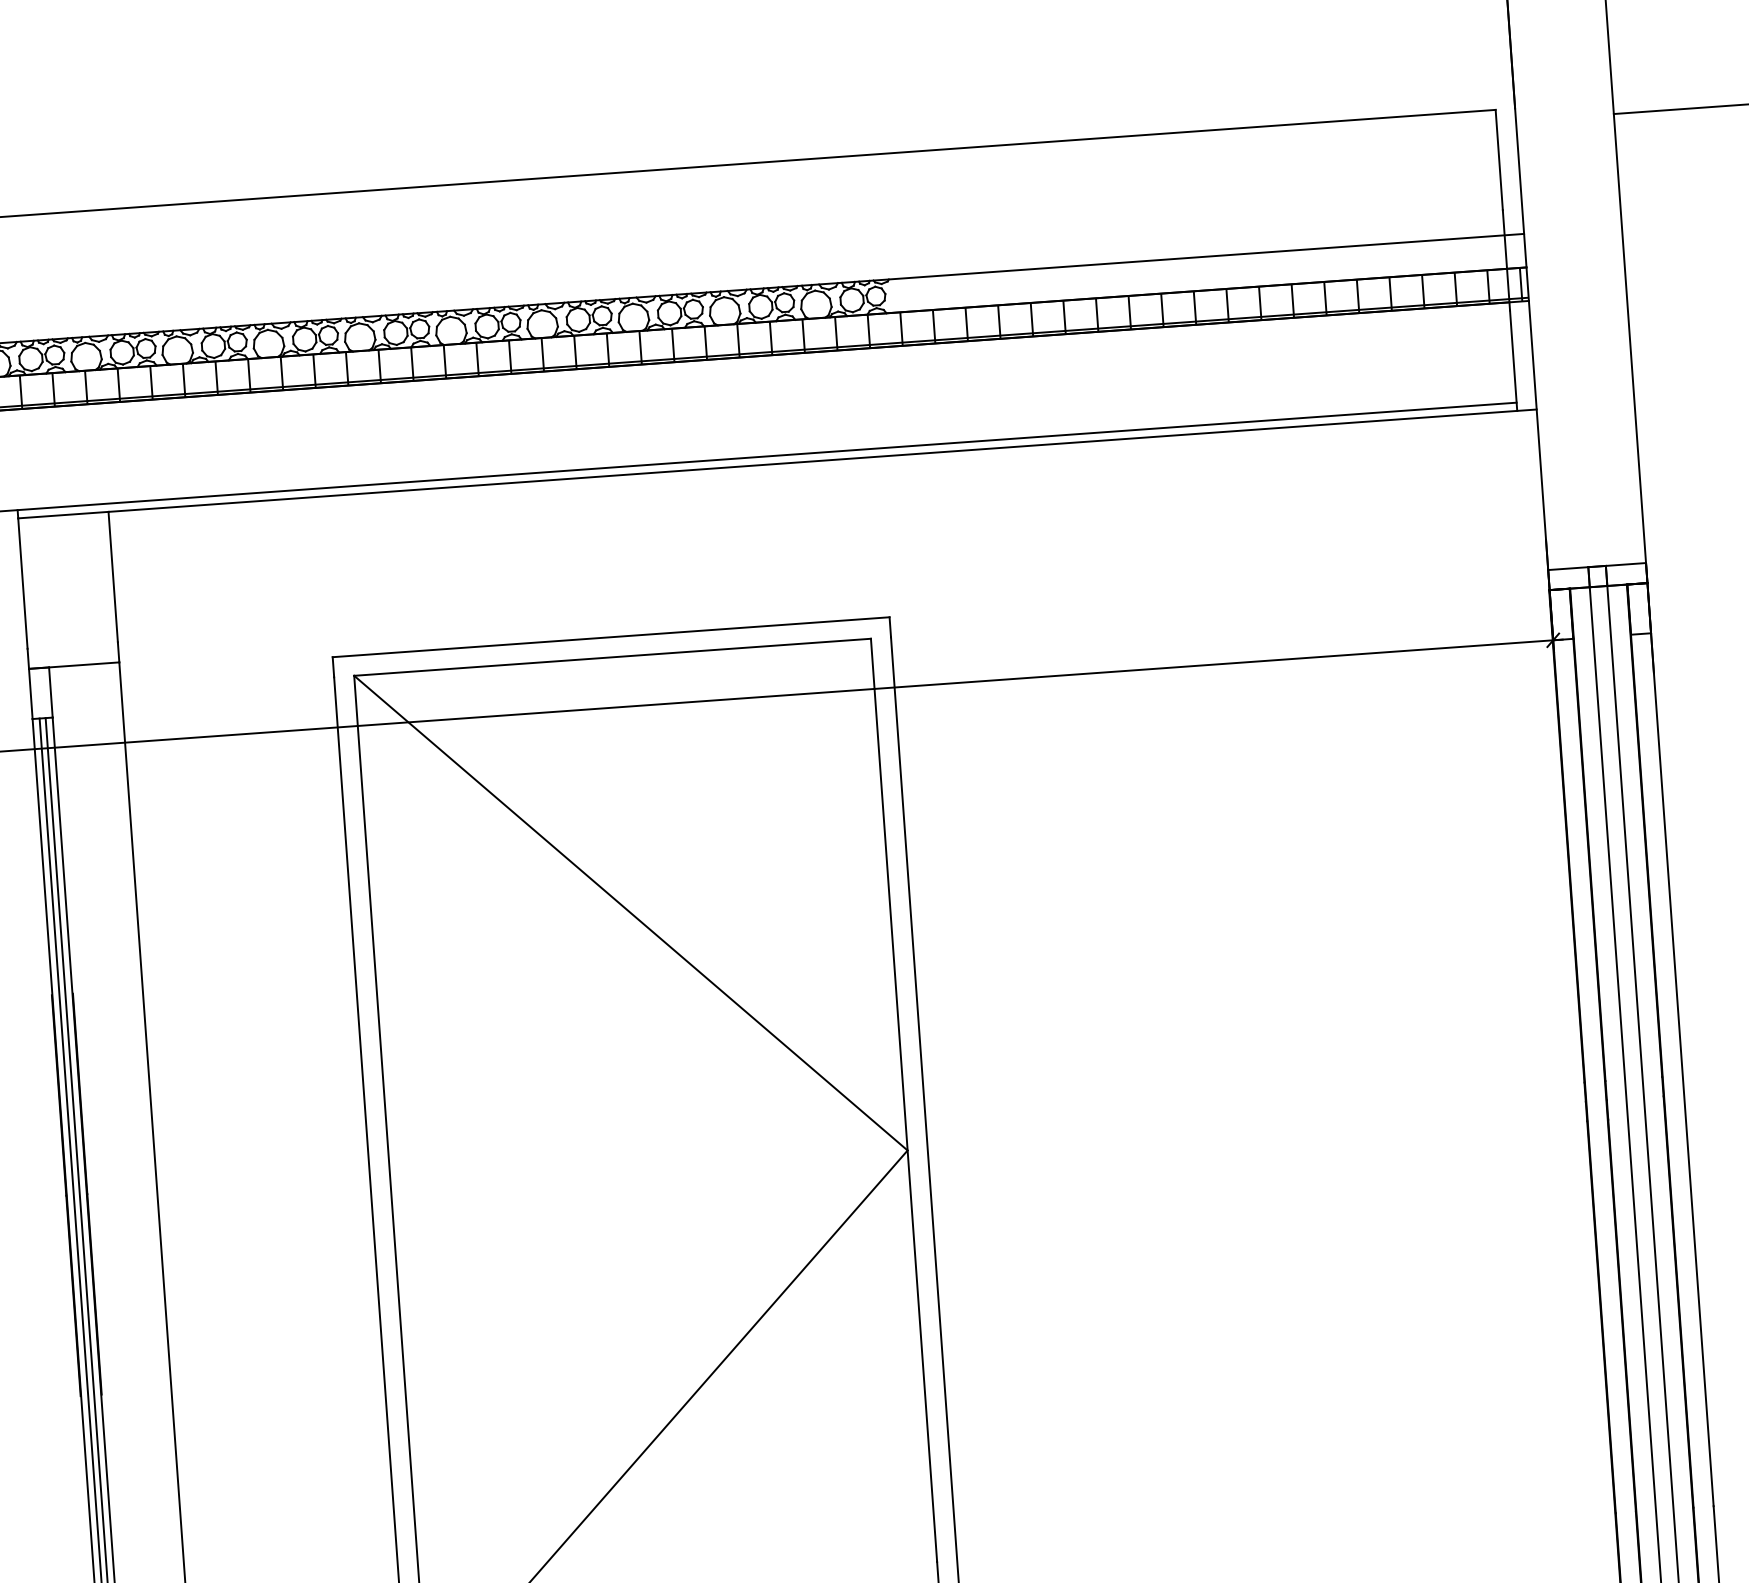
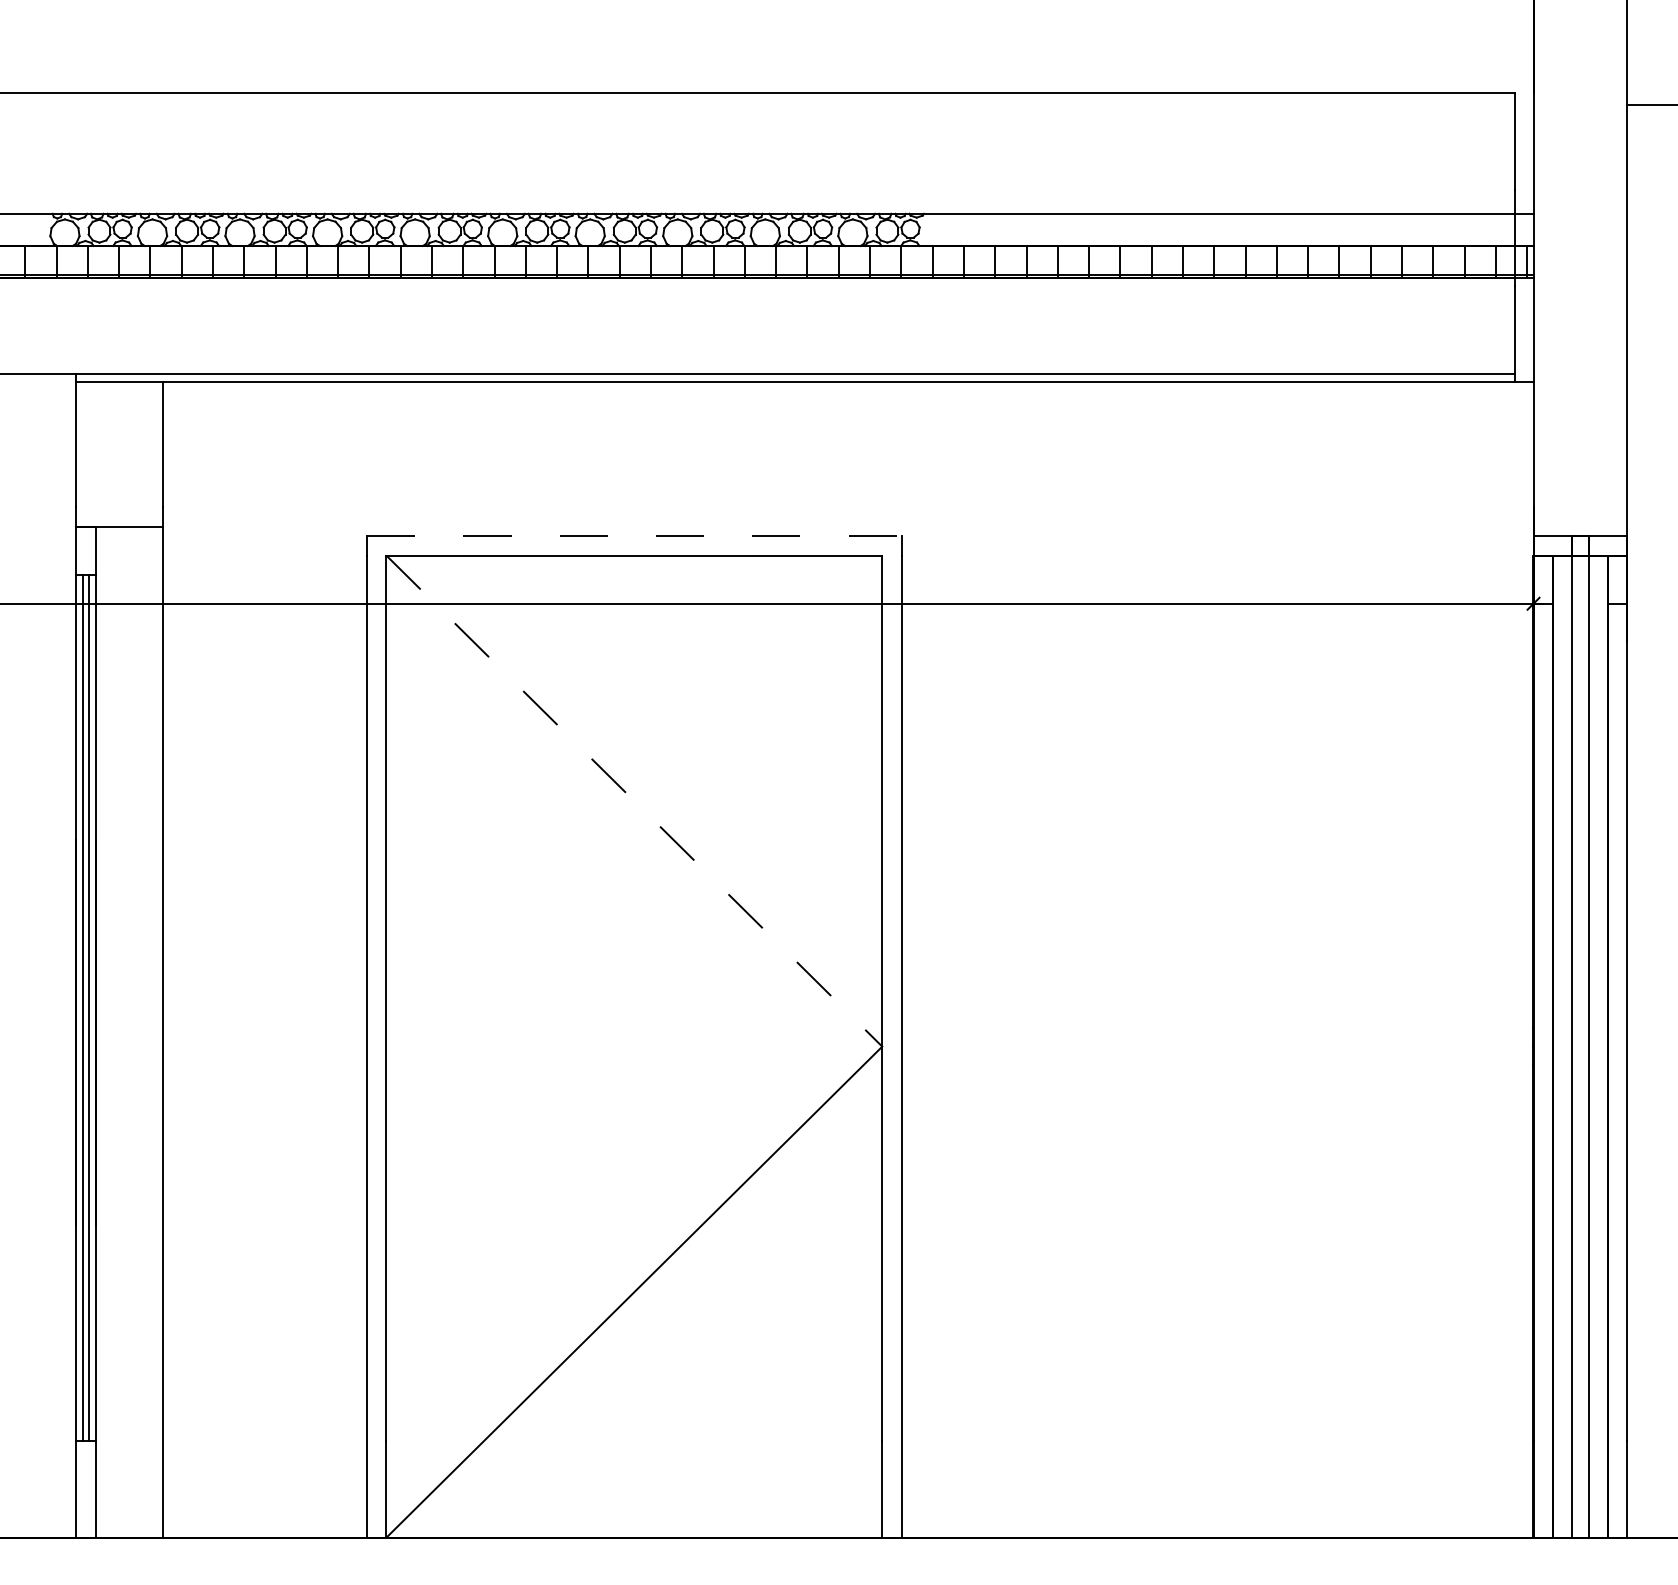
line: (611, 637) -> (634, 536), solid -> dashed
line: (631, 913) -> (634, 801), solid -> dashed

